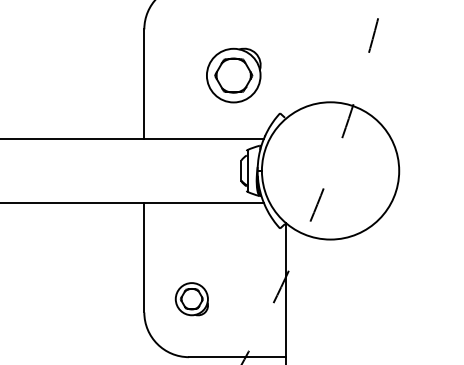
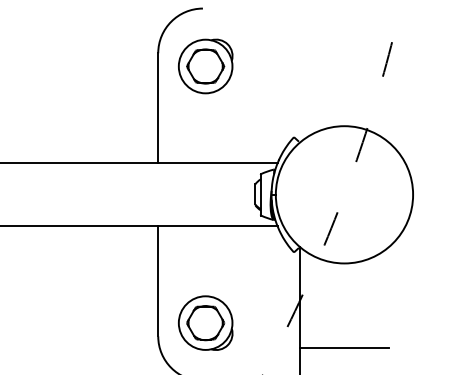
part: (233, 75) -> (205, 66), moved
part: (191, 298) -> (205, 322), size x1.67
line: (330, 324) -> (344, 348), added

